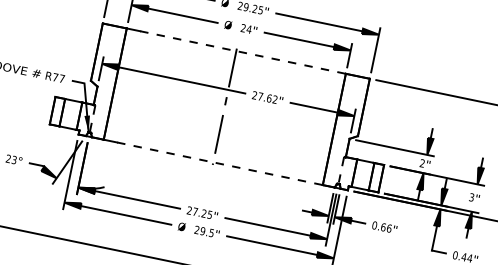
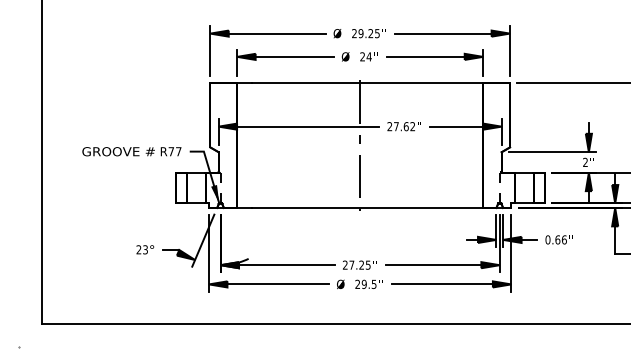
line: (243, 53) -> (368, 83), dashed -> solid
line: (220, 163) -> (368, 207), dashed -> solid

